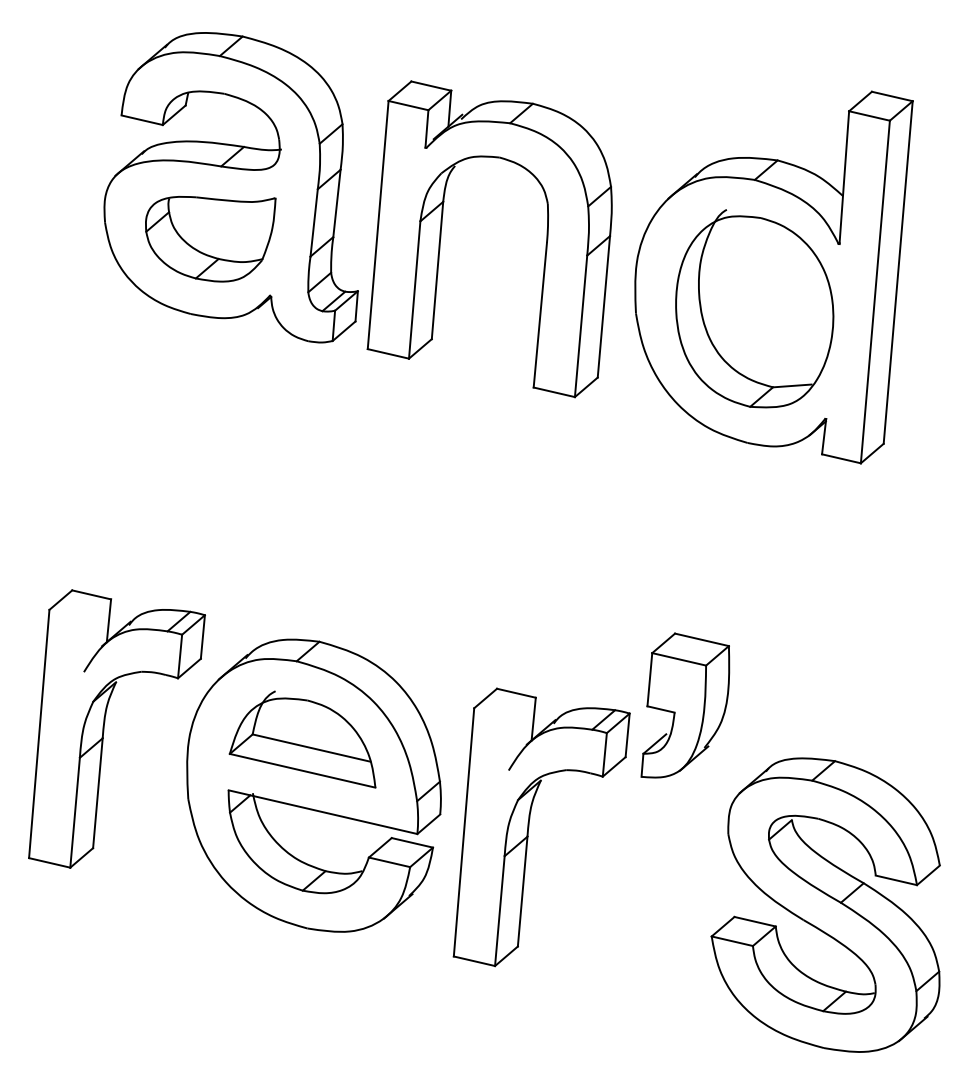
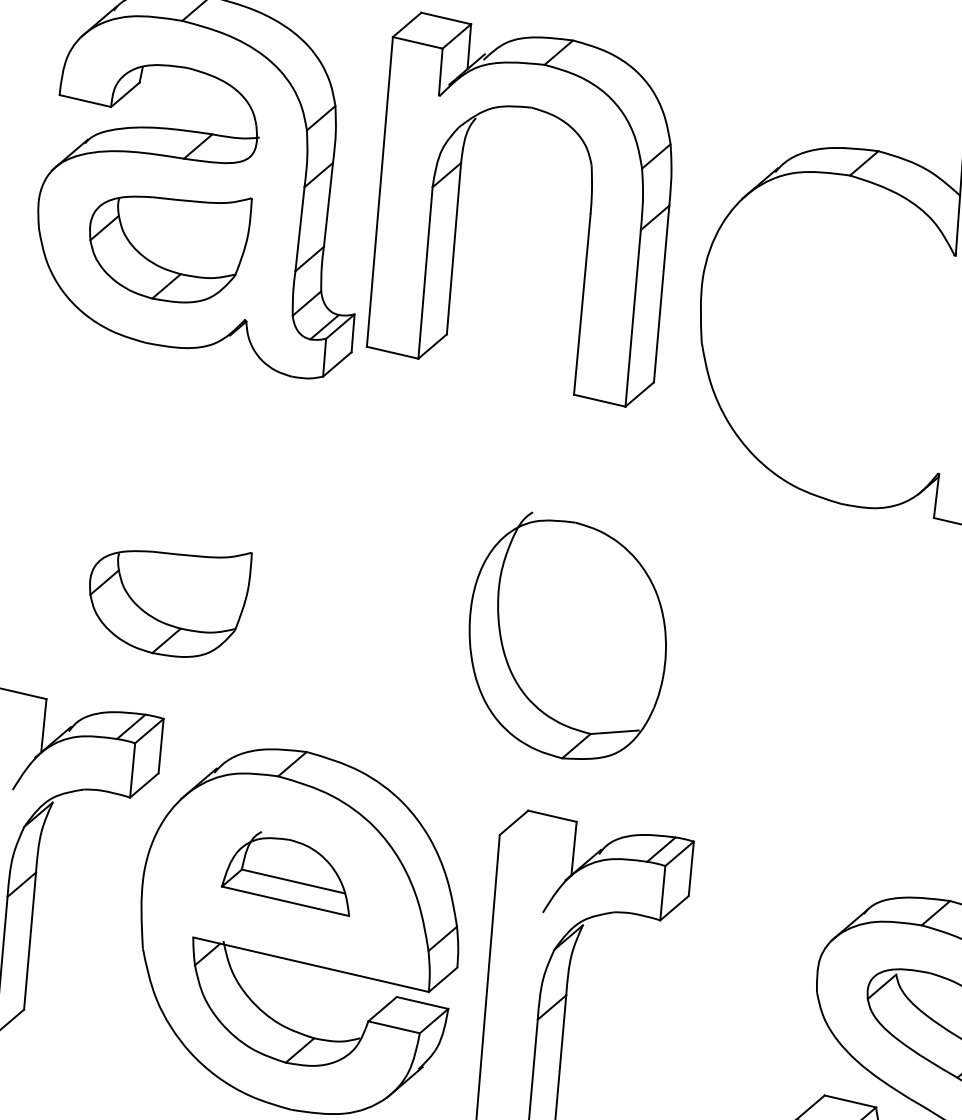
part: (441, 238) -> (458, 208), moved
part: (754, 308) -> (567, 635), moved
part: (210, 523) -> (170, 604), added
part: (685, 705) -> (763, 831), removed
part: (302, 739) -> (285, 873), size x0.7

